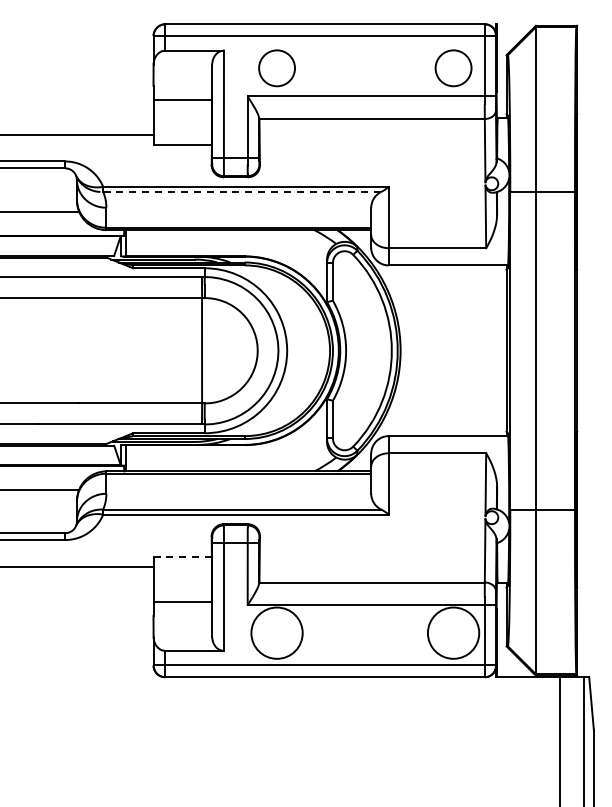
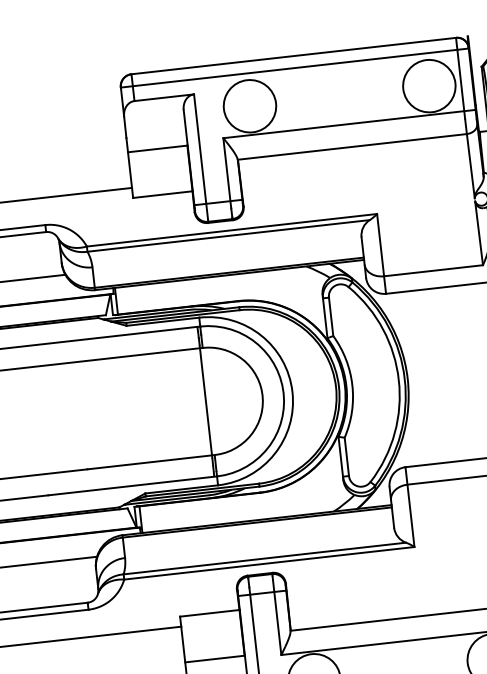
circle: (276, 67) -> (249, 105), size x1.43
circle: (453, 67) -> (429, 85), size x1.43
line: (240, 192) -> (227, 236), dashed -> solid
line: (183, 556) -> (210, 612), dashed -> solid

